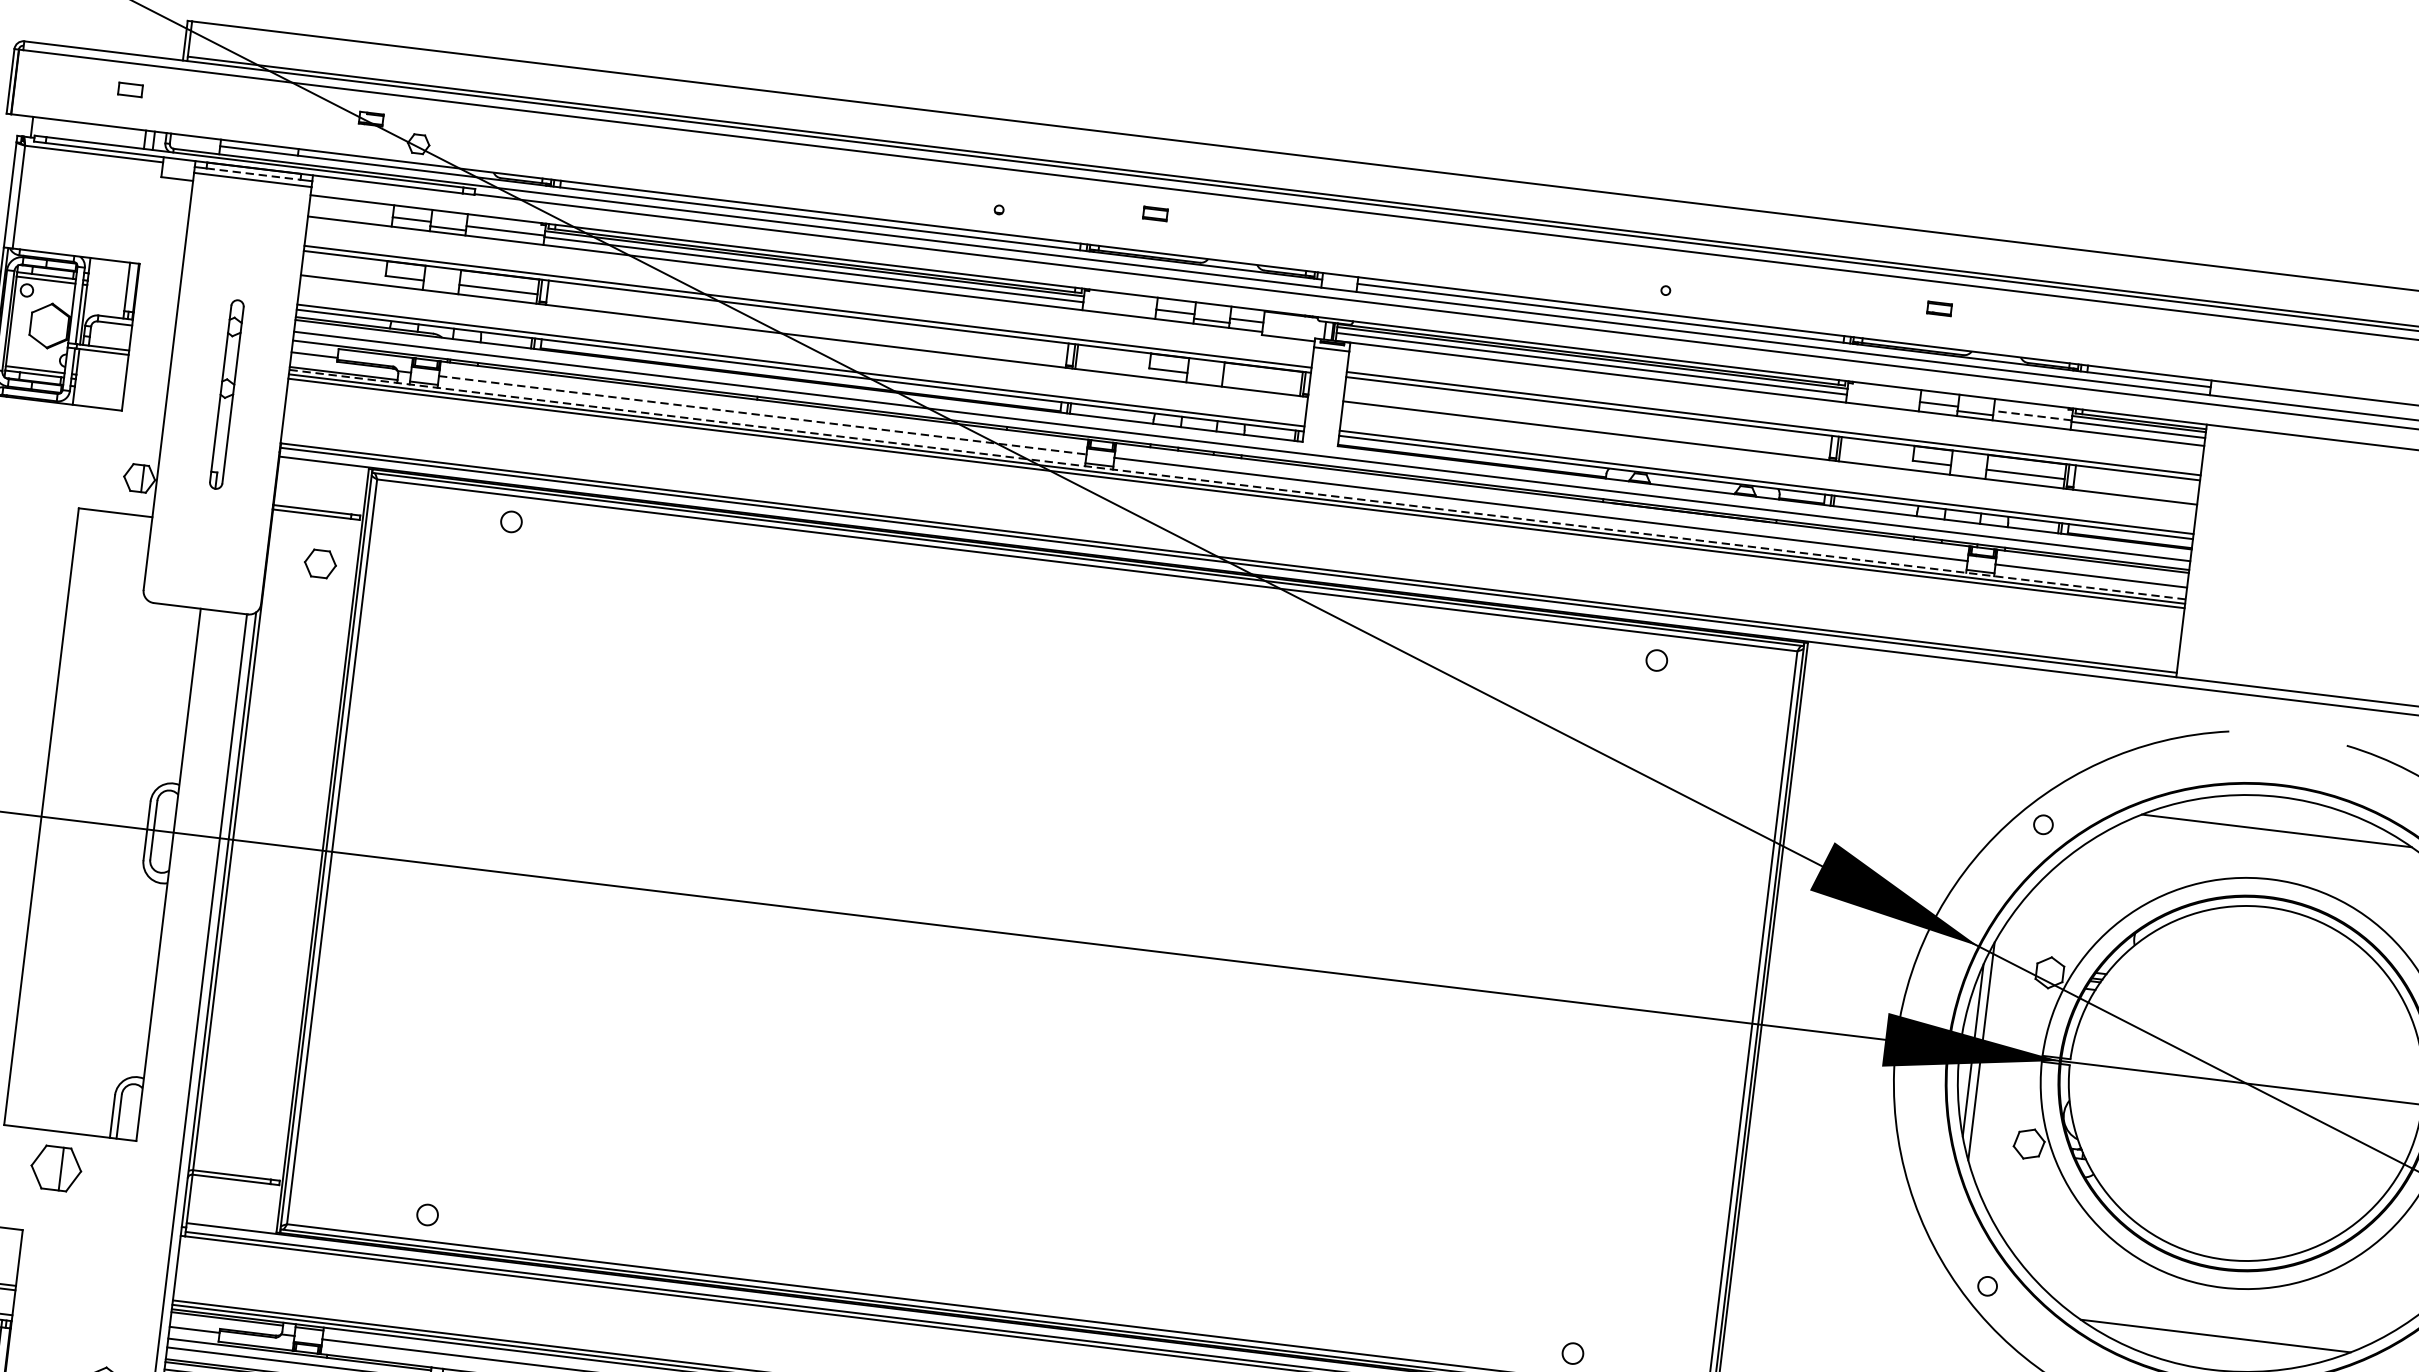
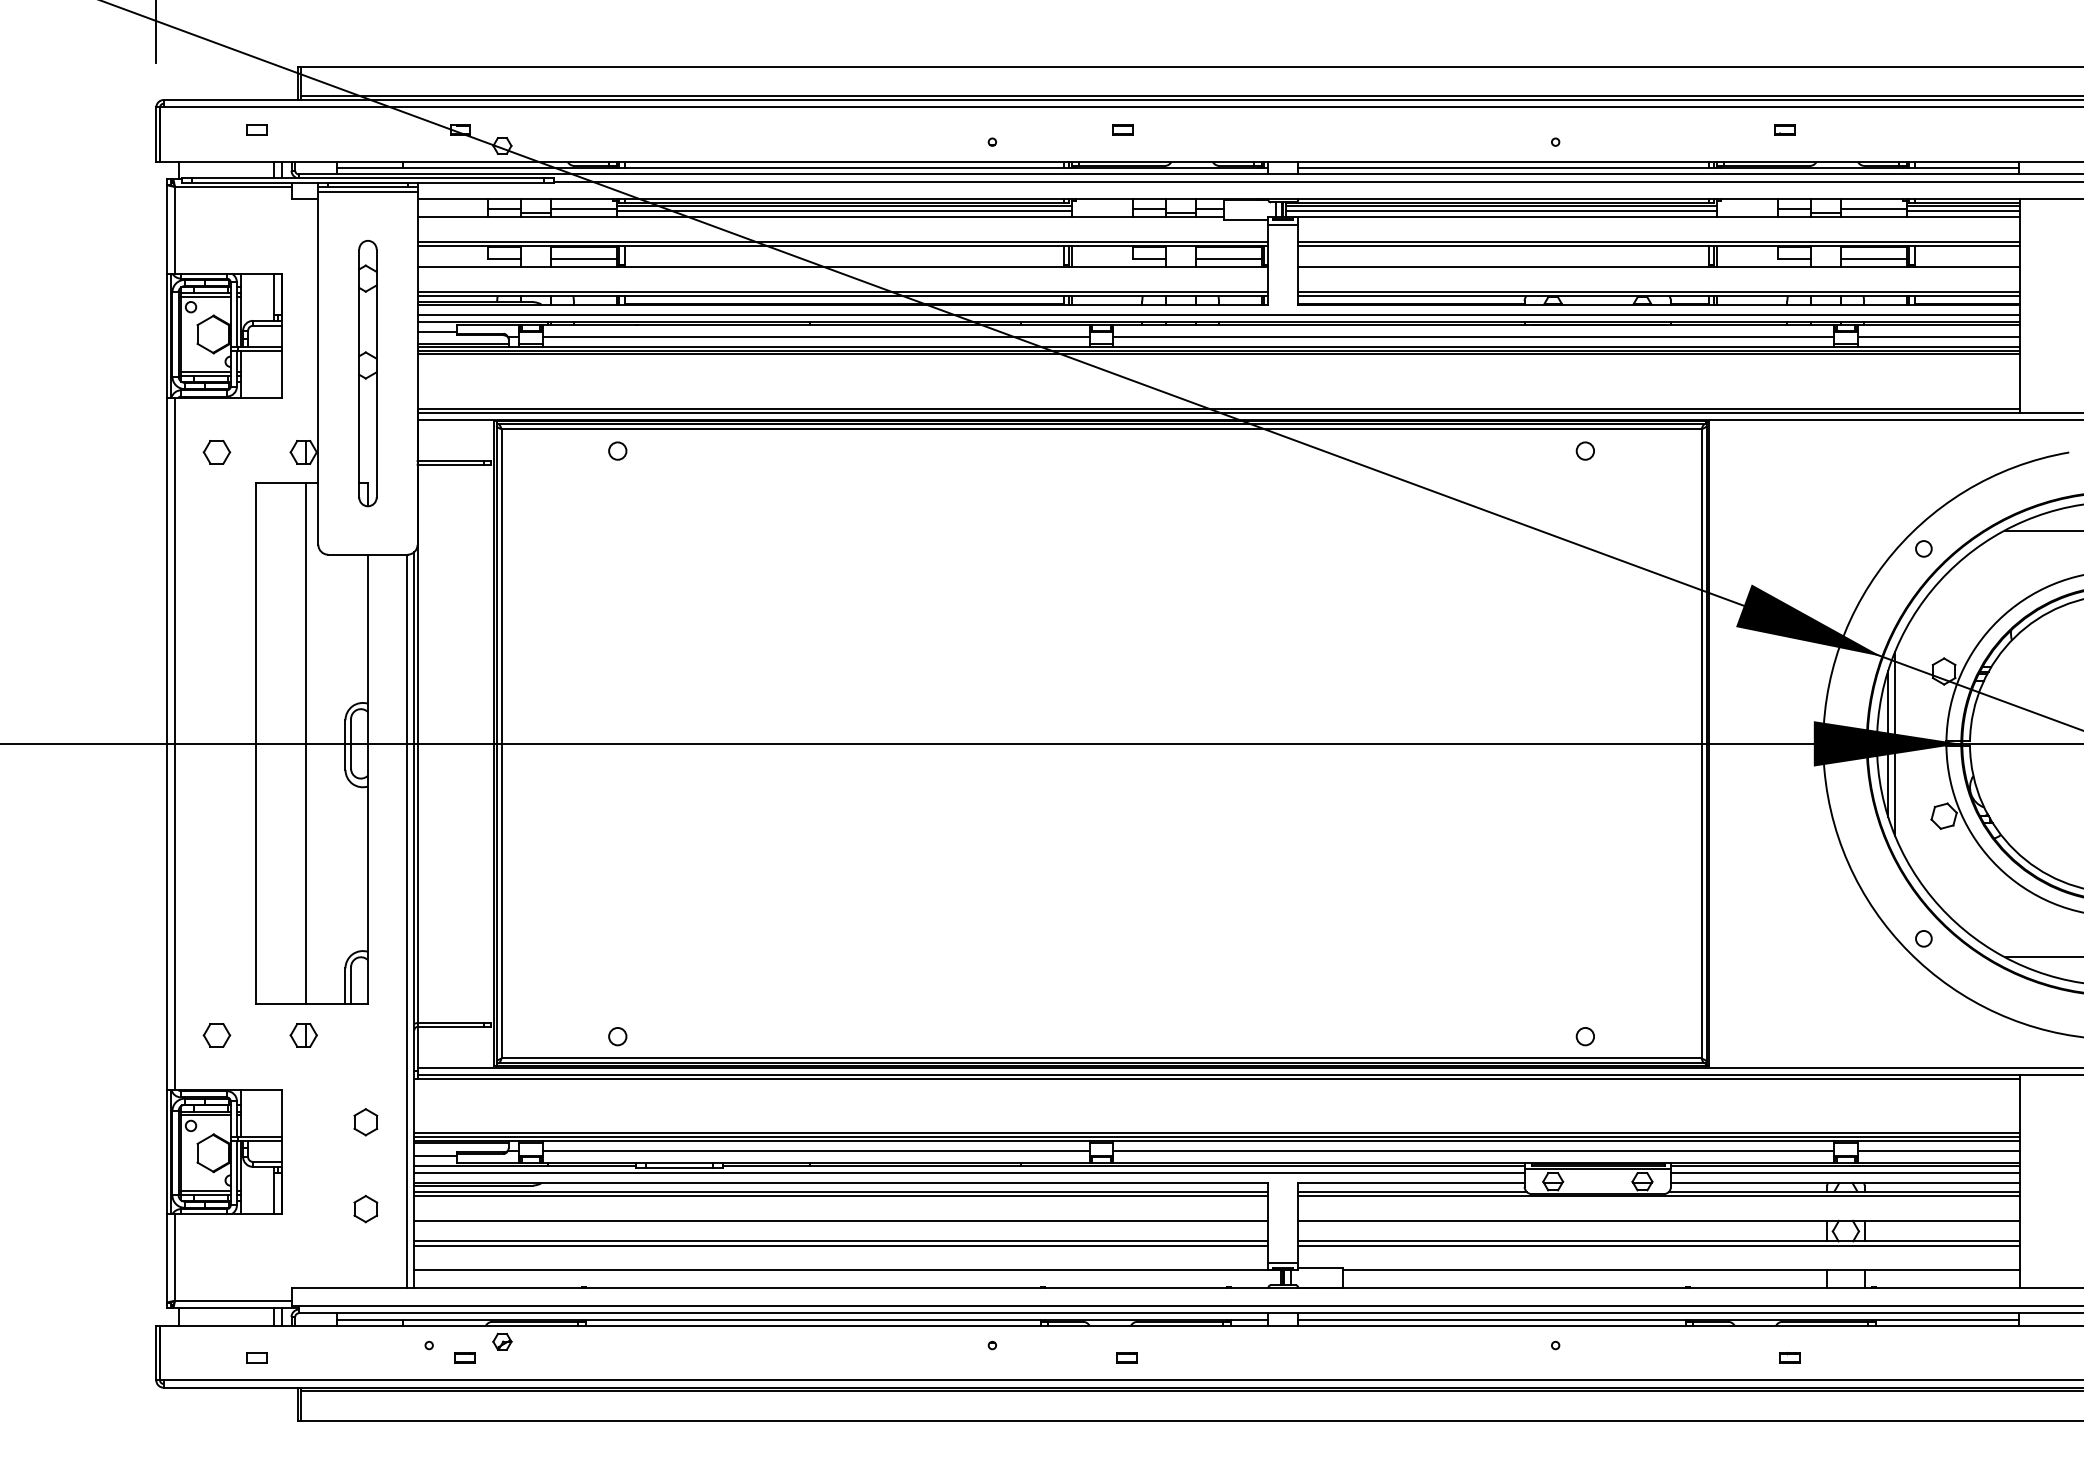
line: (252, 174) -> (367, 187), dashed -> solid
line: (1261, 381) -> (1228, 258), added
part: (226, 394) -> (367, 373), size x1.67
line: (763, 414) -> (816, 336), dashed -> solid
line: (2032, 415) -> (1873, 209), dashed -> solid
line: (1238, 484) -> (1219, 346), dashed -> solid
part: (319, 564) -> (216, 452), moved
line: (101, 823) -> (306, 743), added
part: (55, 1168) -> (303, 1035), size x0.62
part: (116, 1280) -> (365, 1122), added

